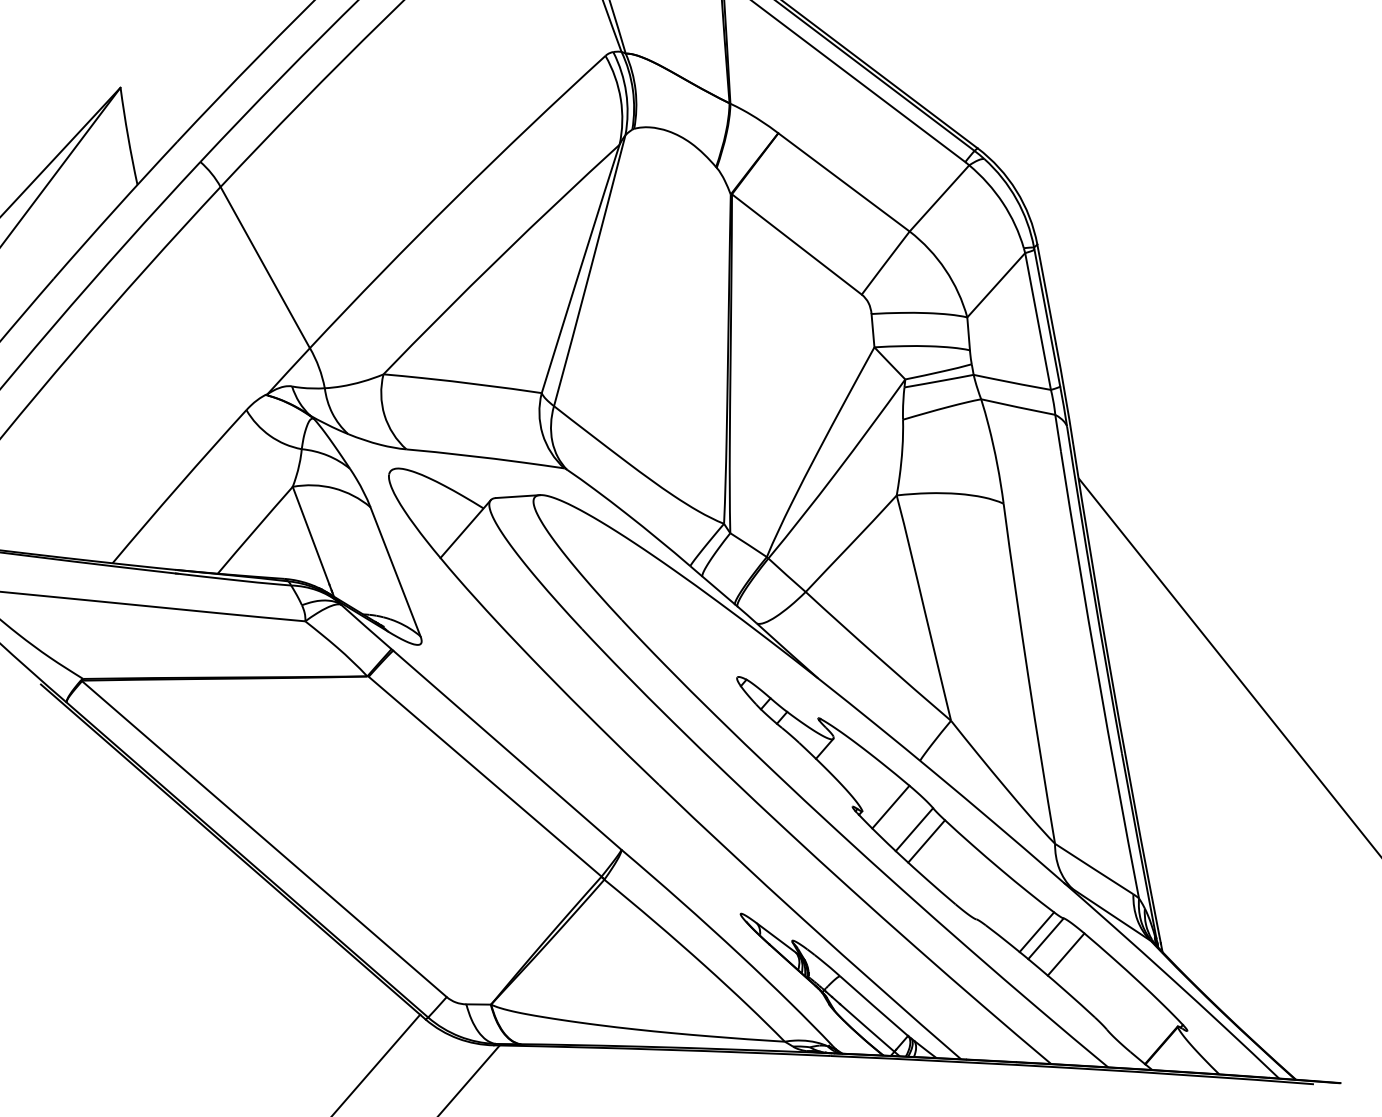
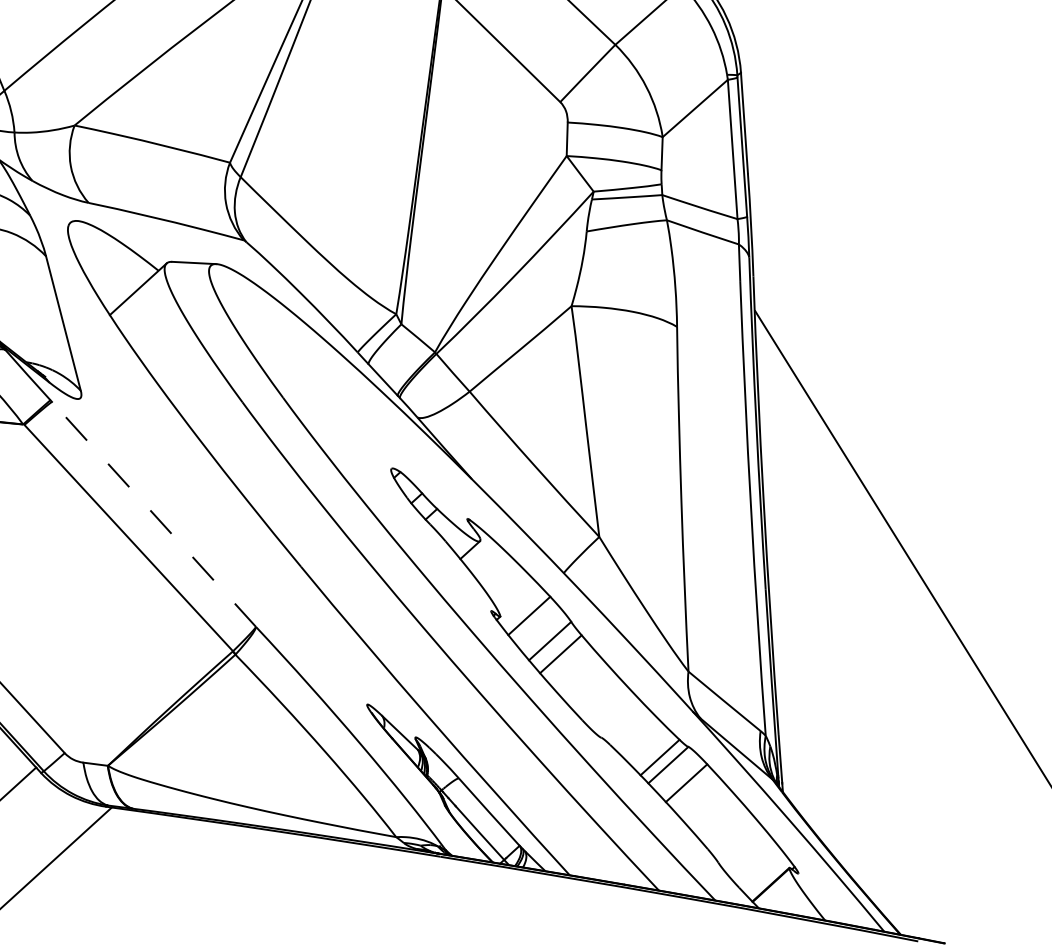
line: (507, 749) -> (154, 513), solid -> dashed

